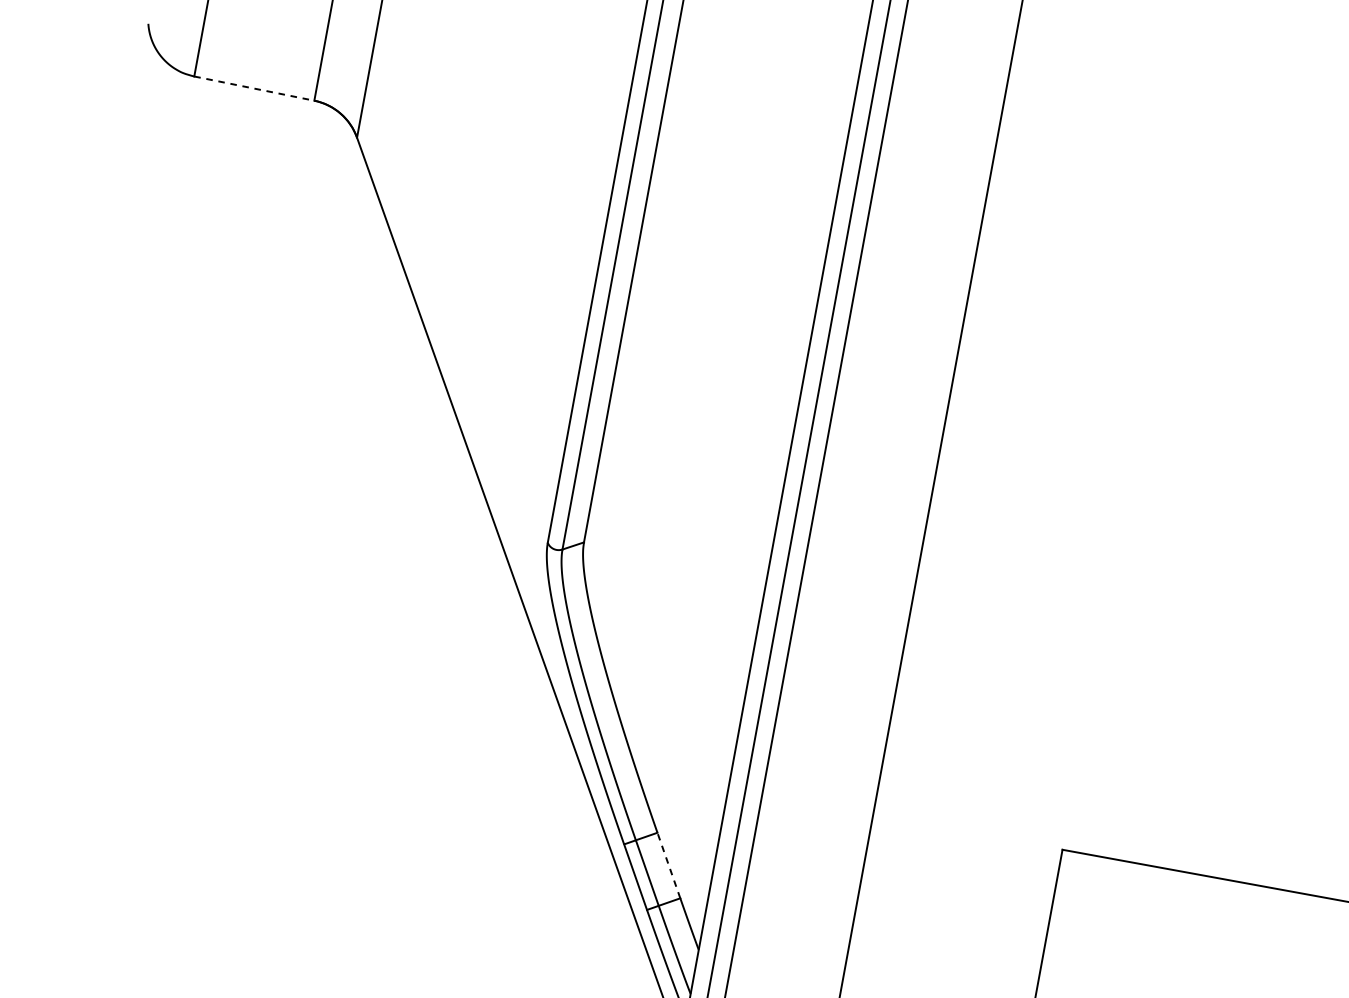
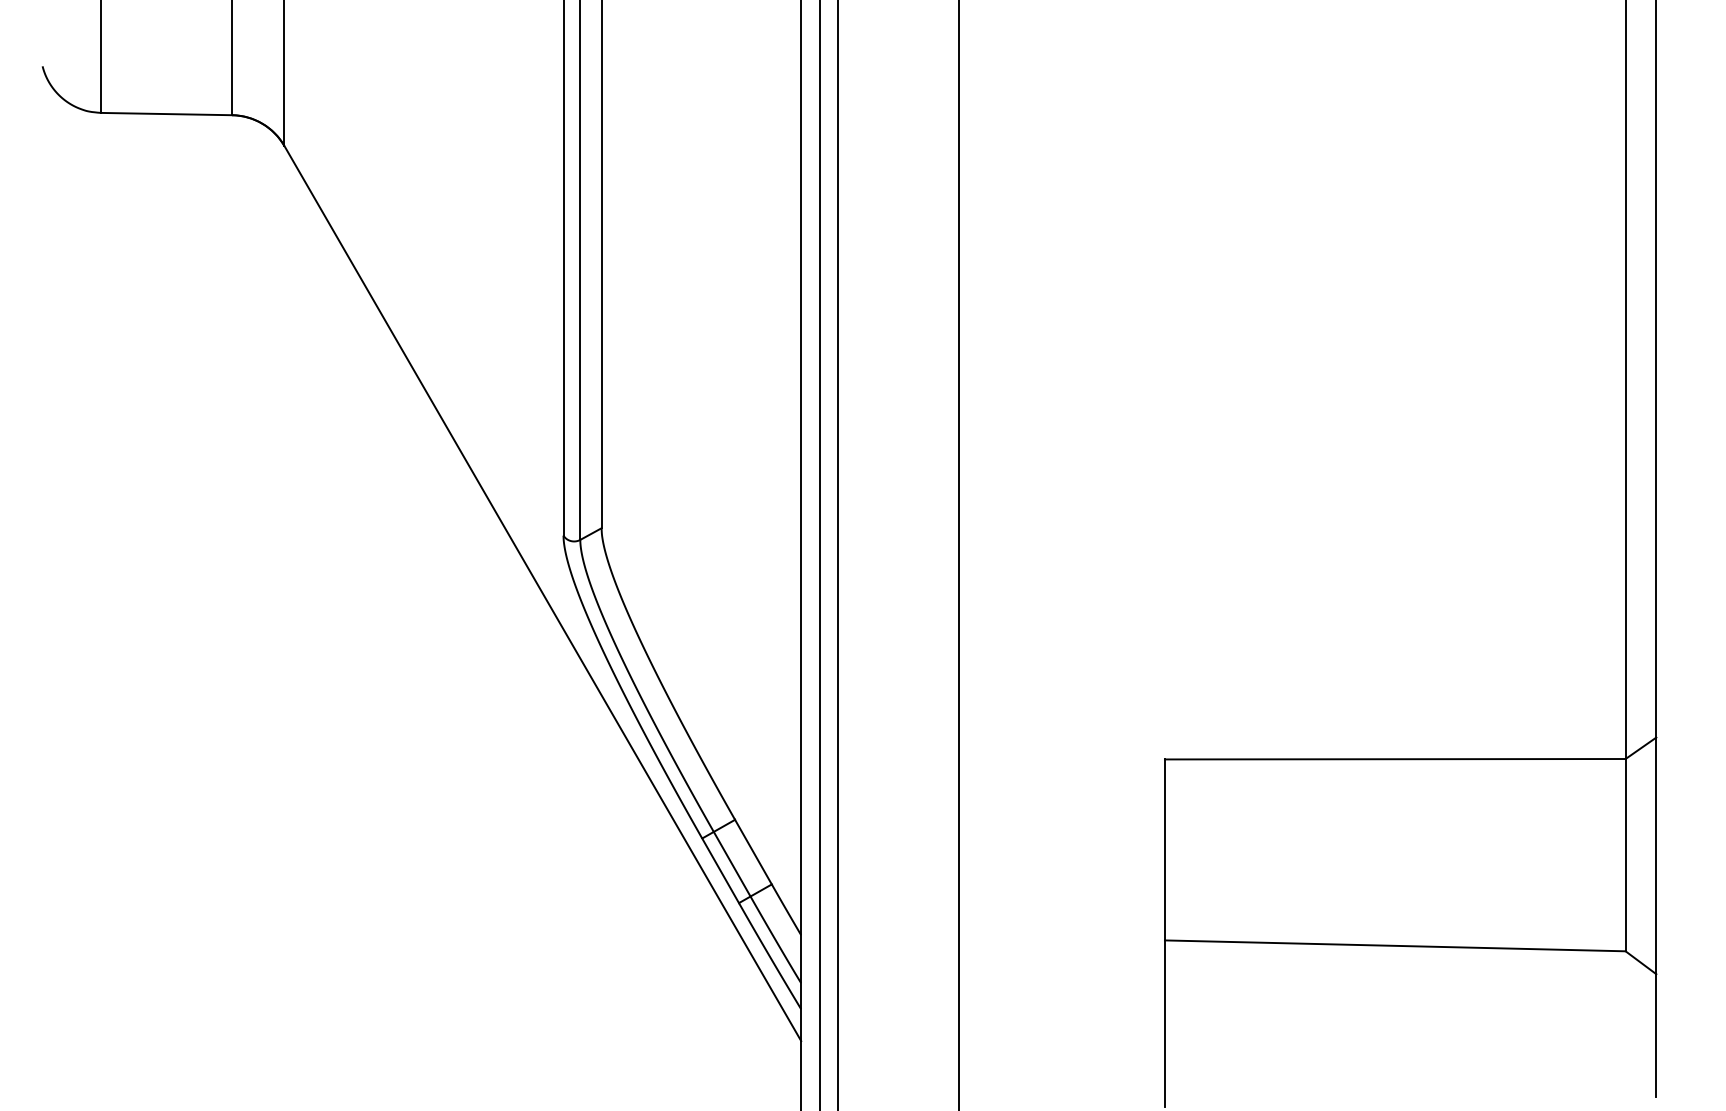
line: (254, 88) -> (166, 114), dashed -> solid
line: (669, 864) -> (753, 851), dashed -> solid

